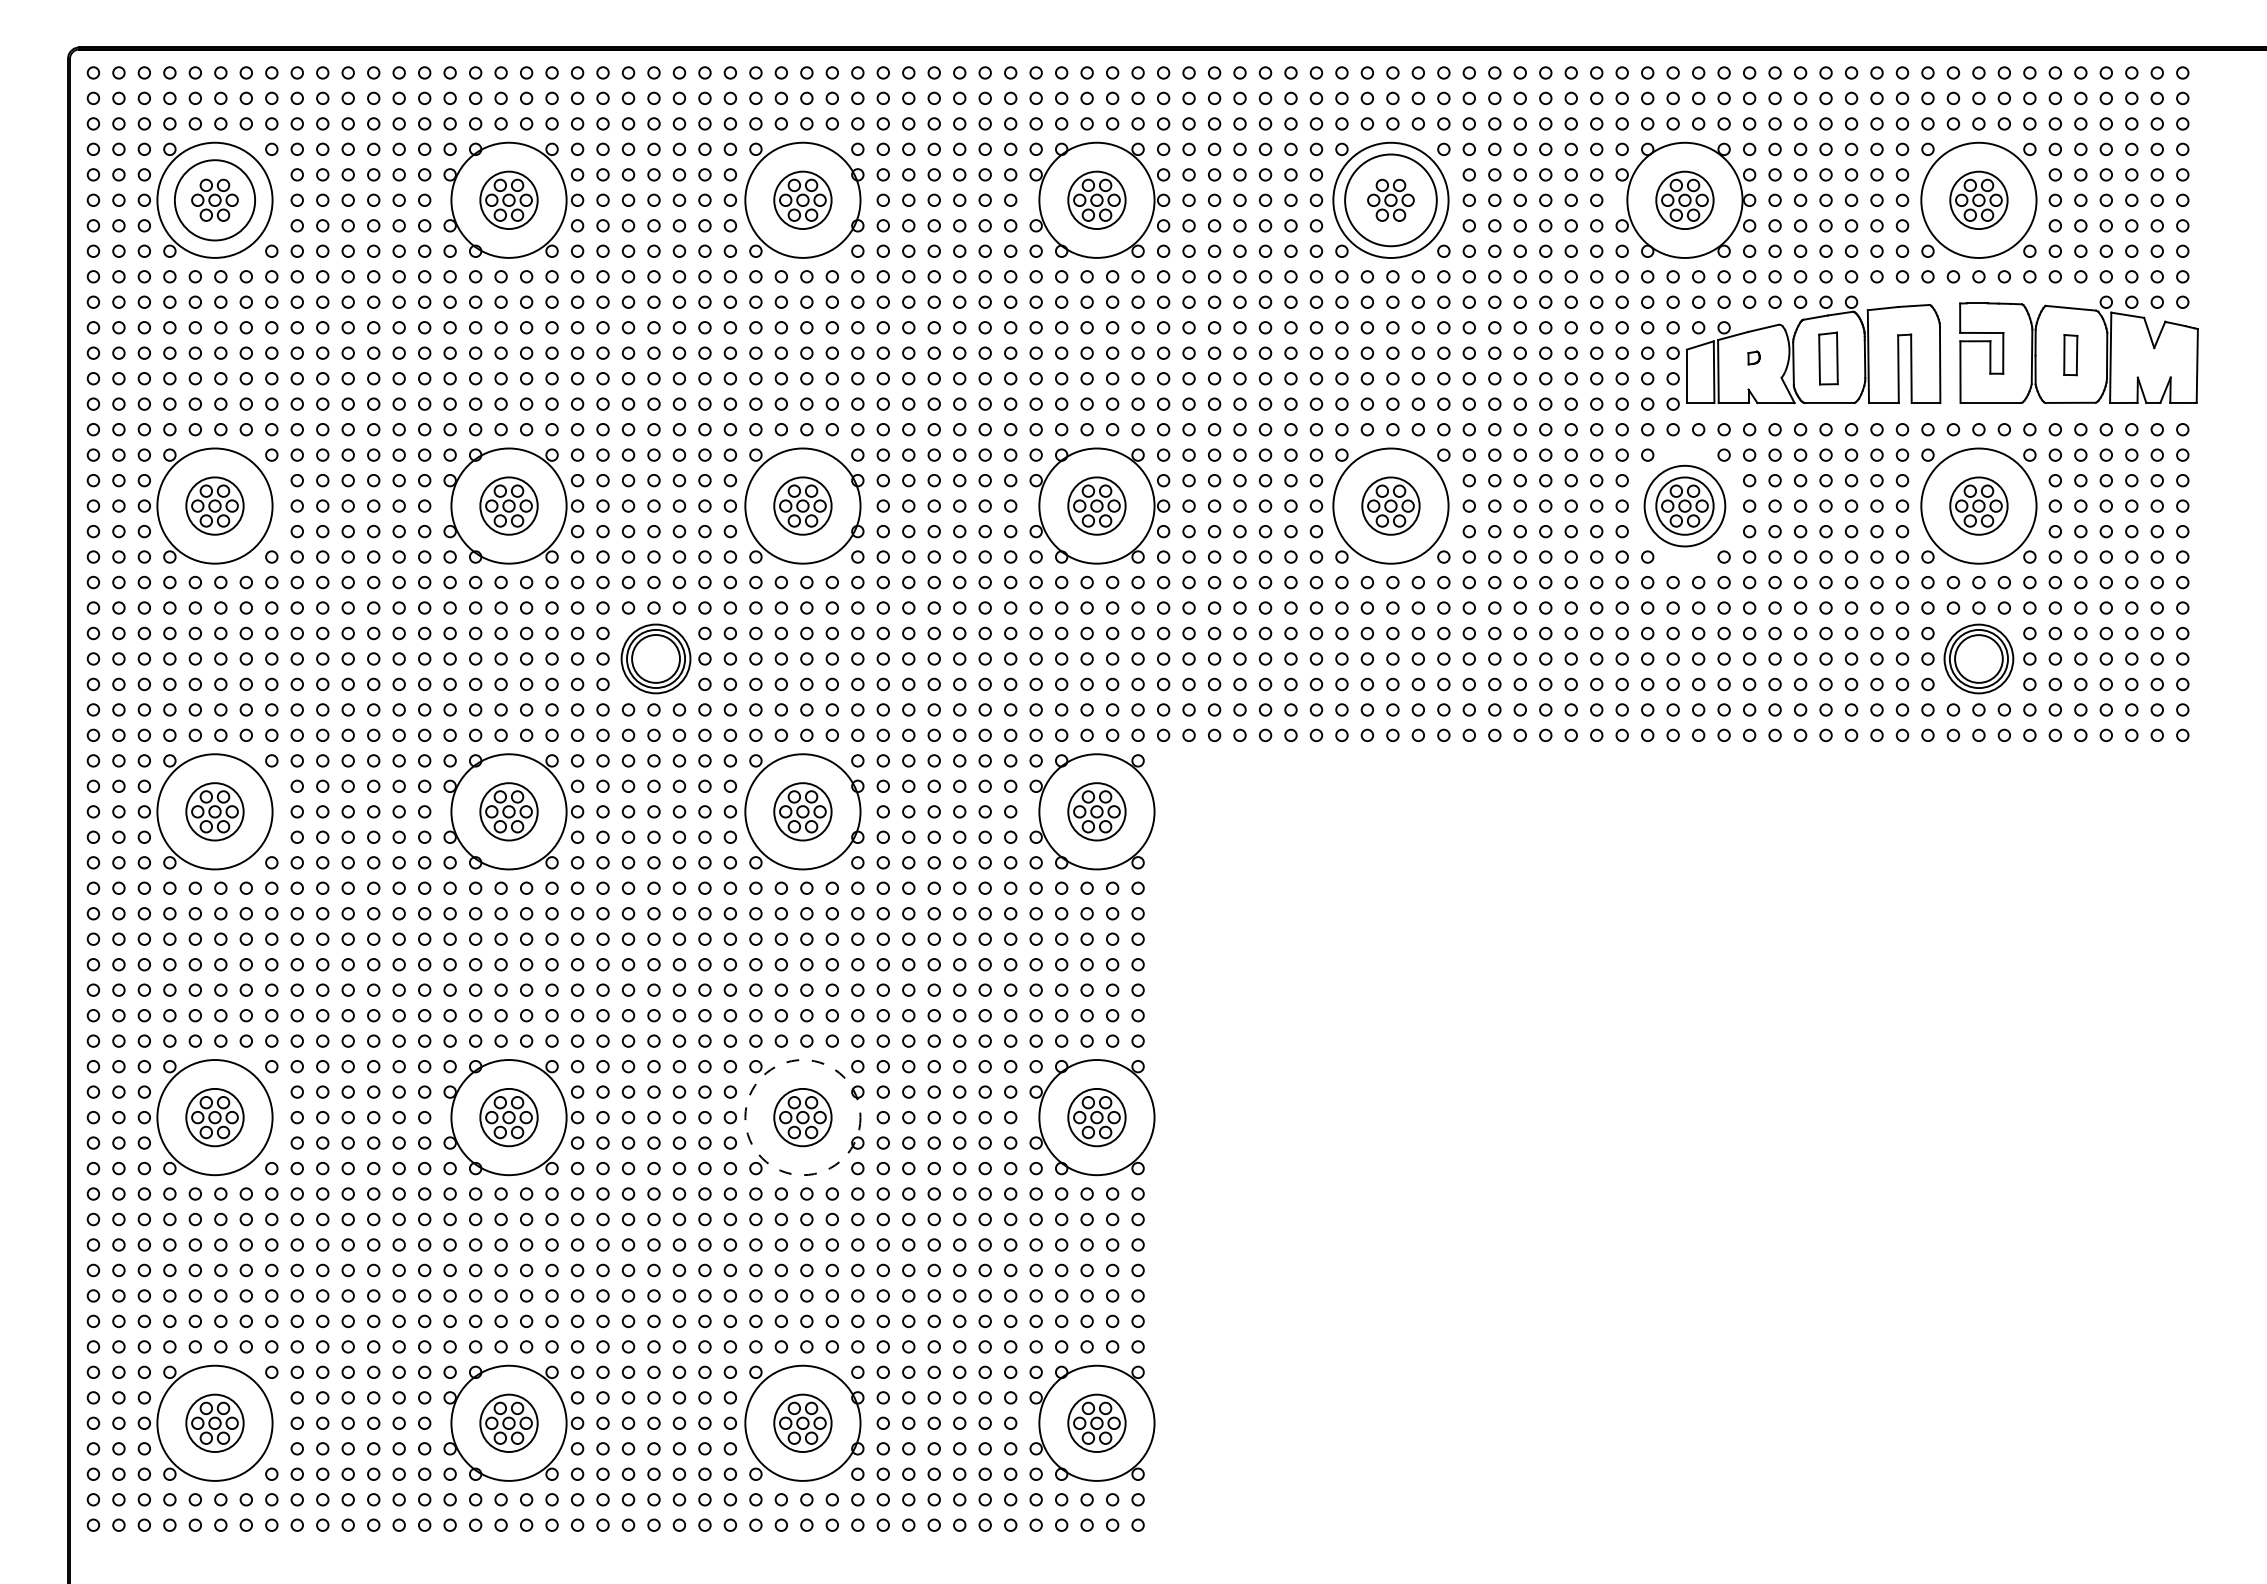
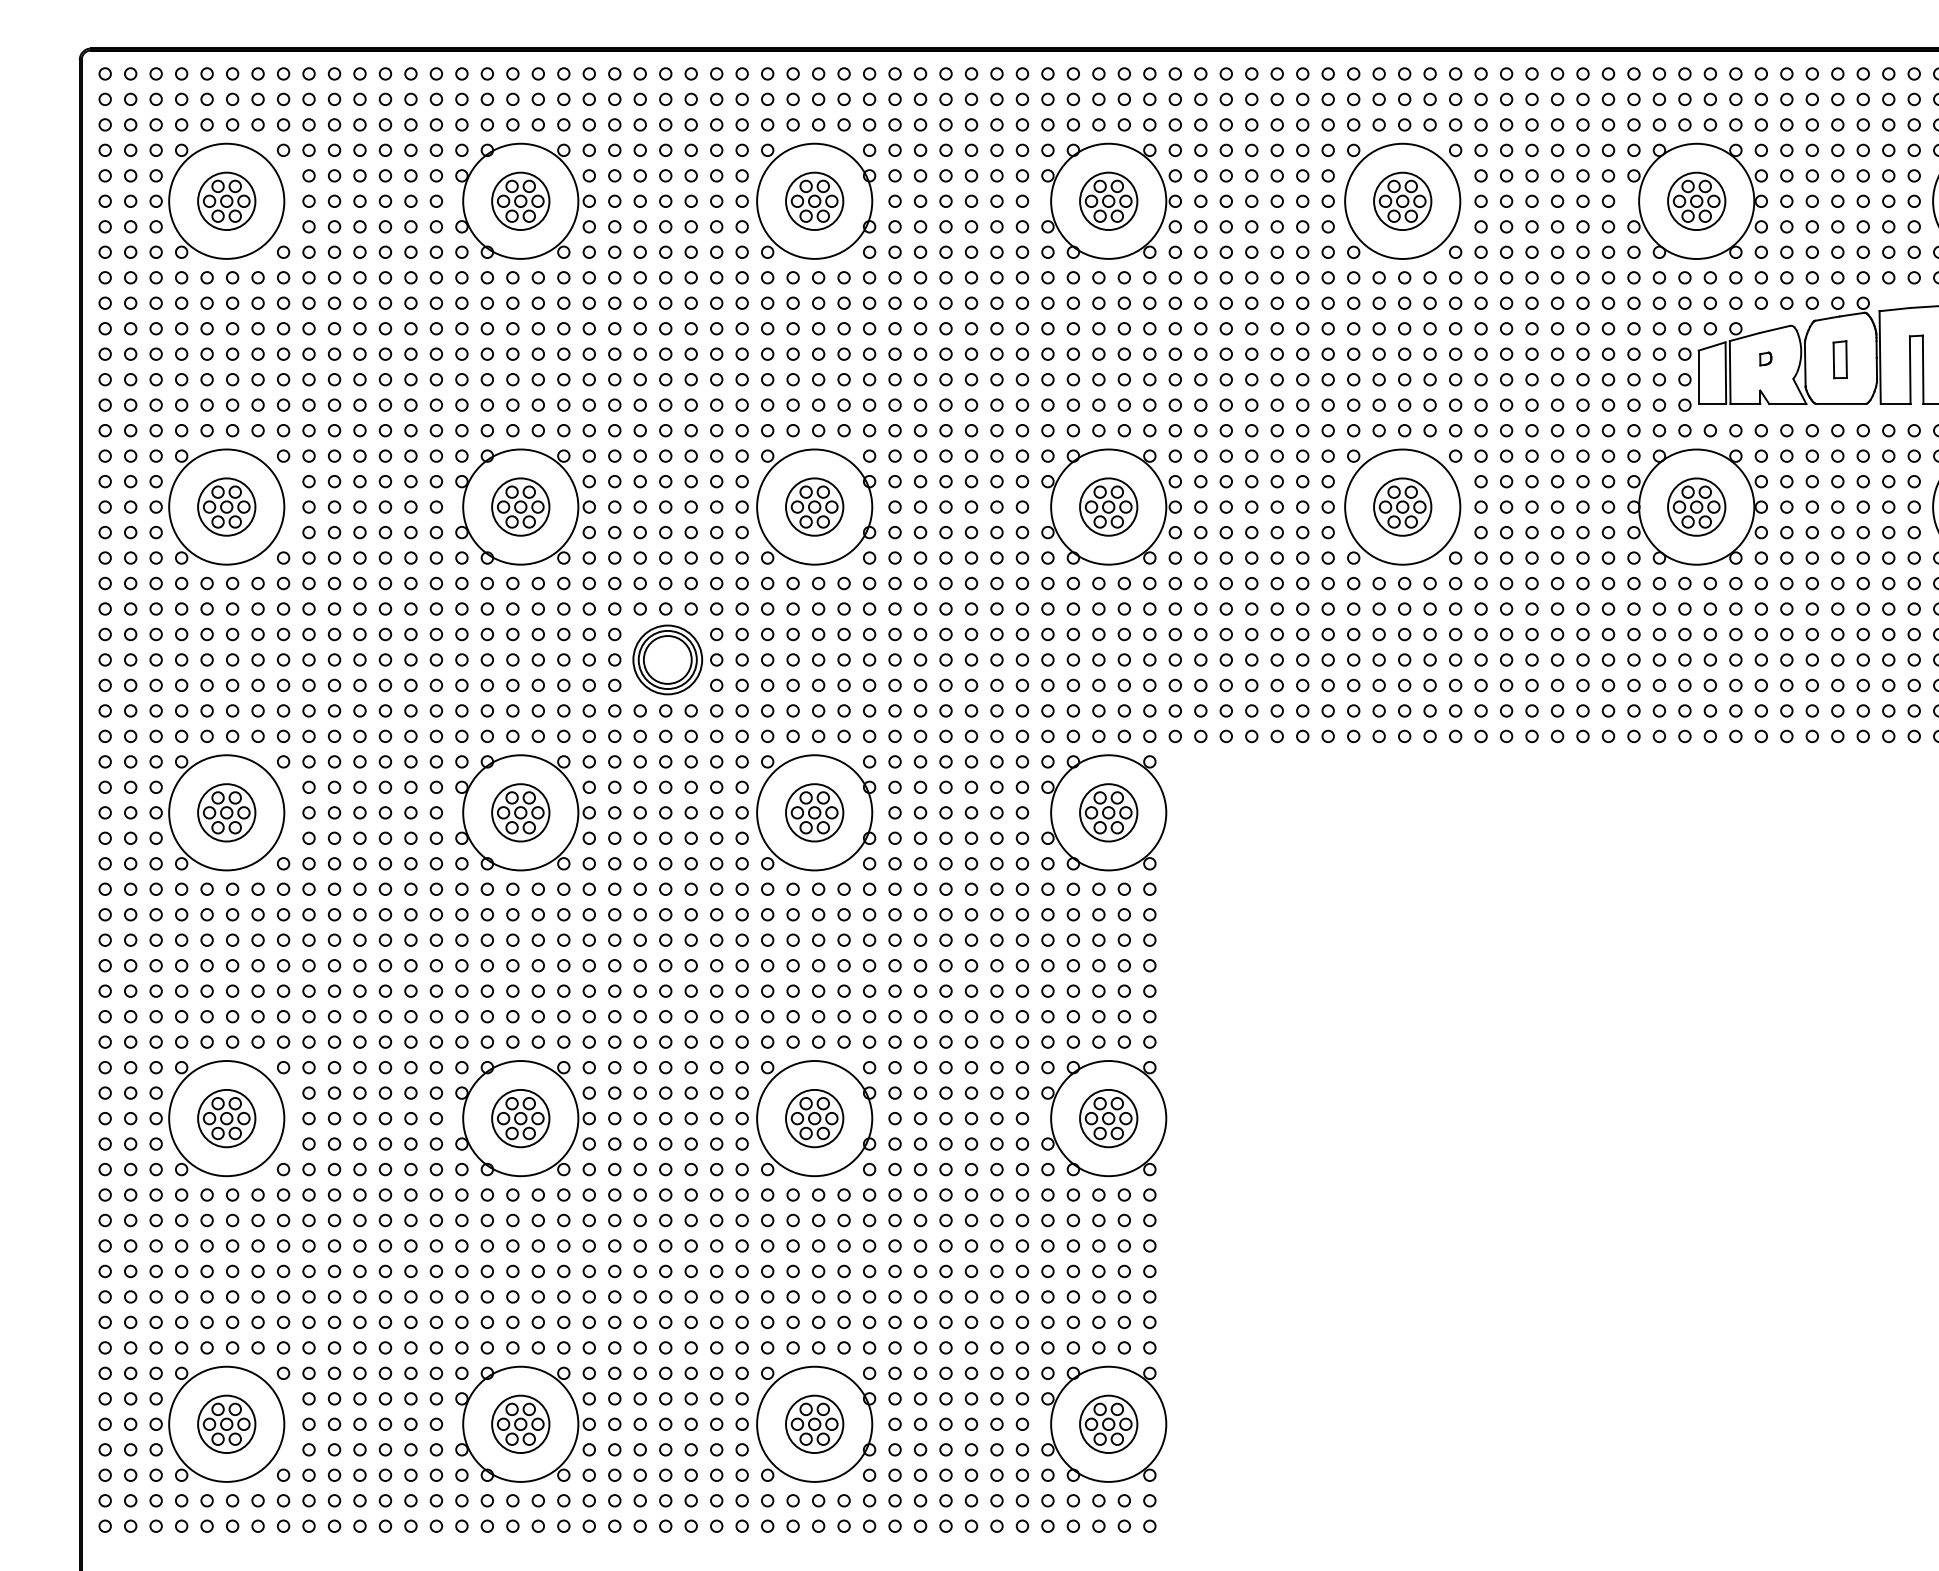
circle: (214, 200) -> (226, 201), size x0.71
circle: (1390, 200) -> (1402, 201), size x0.62
part: (1828, 358) -> (1840, 359), size x0.71
circle: (1684, 505) -> (1696, 506), size x1.43
circle: (802, 1117) -> (814, 1118), dashed -> solid

